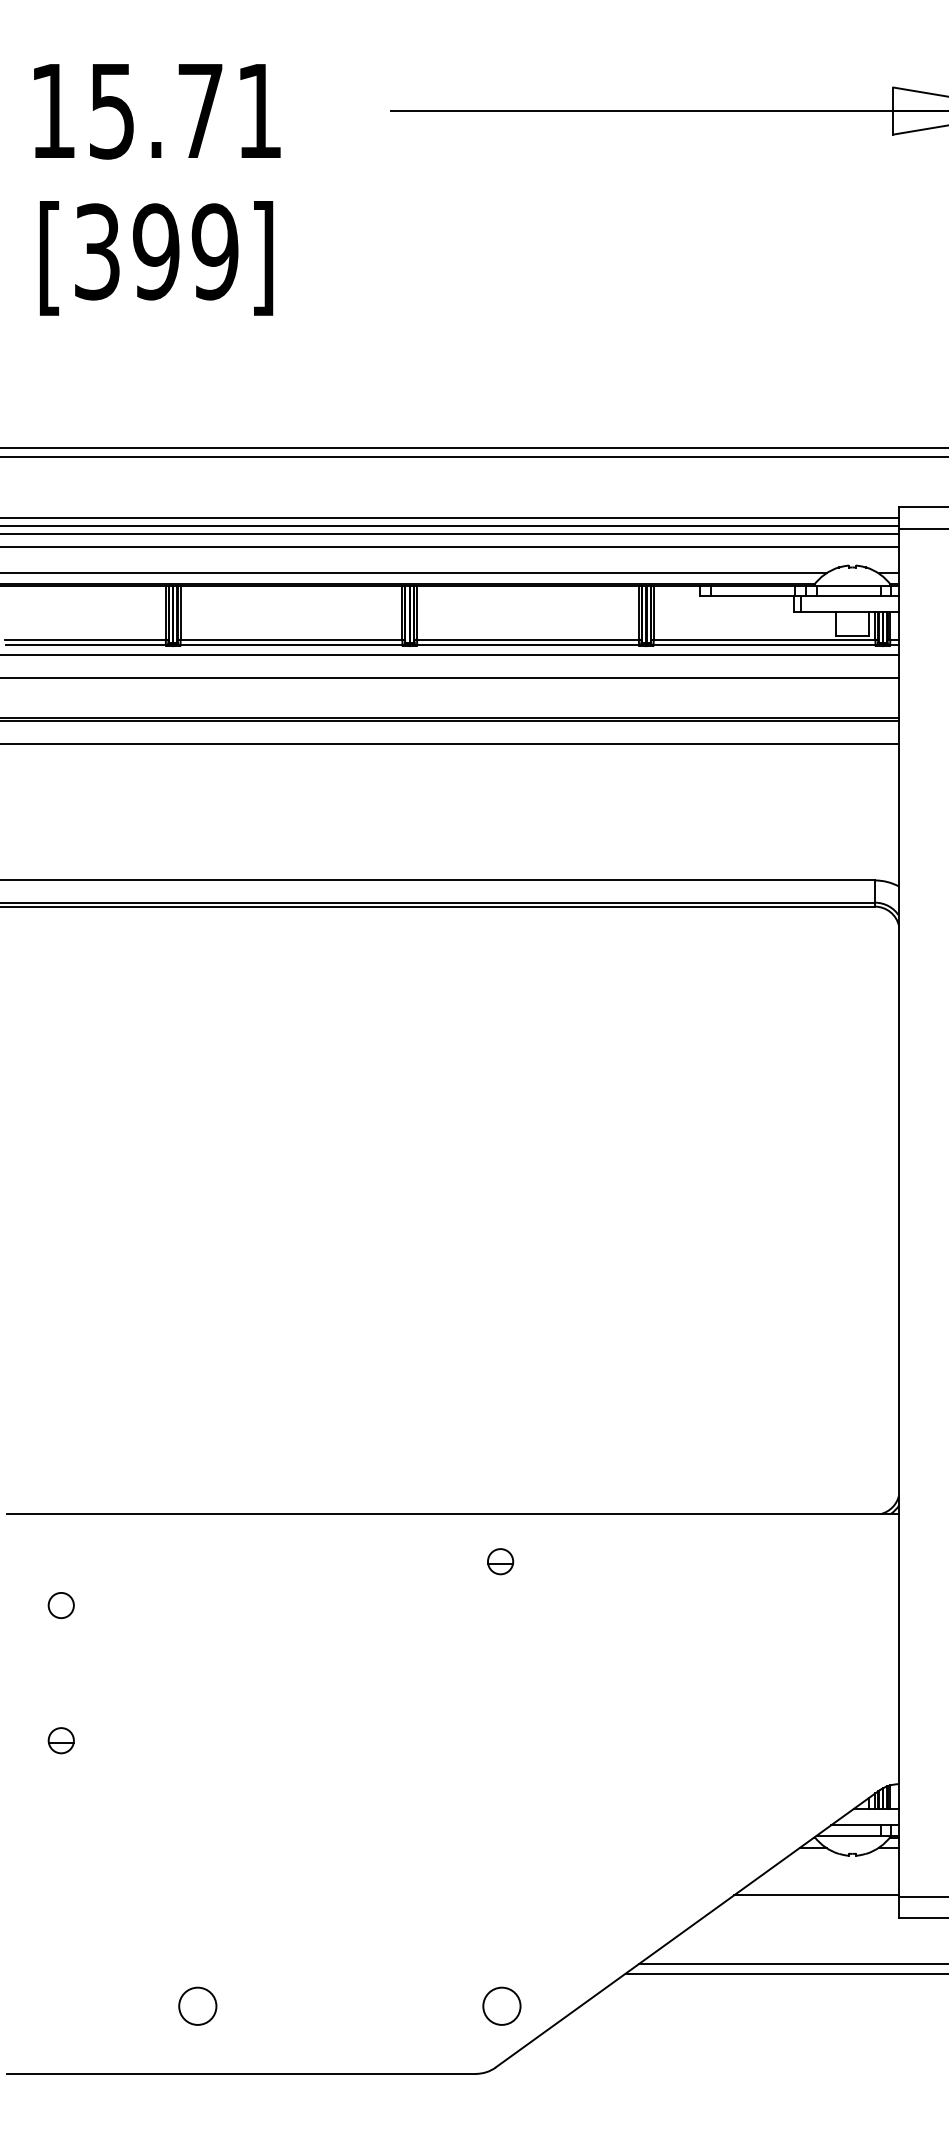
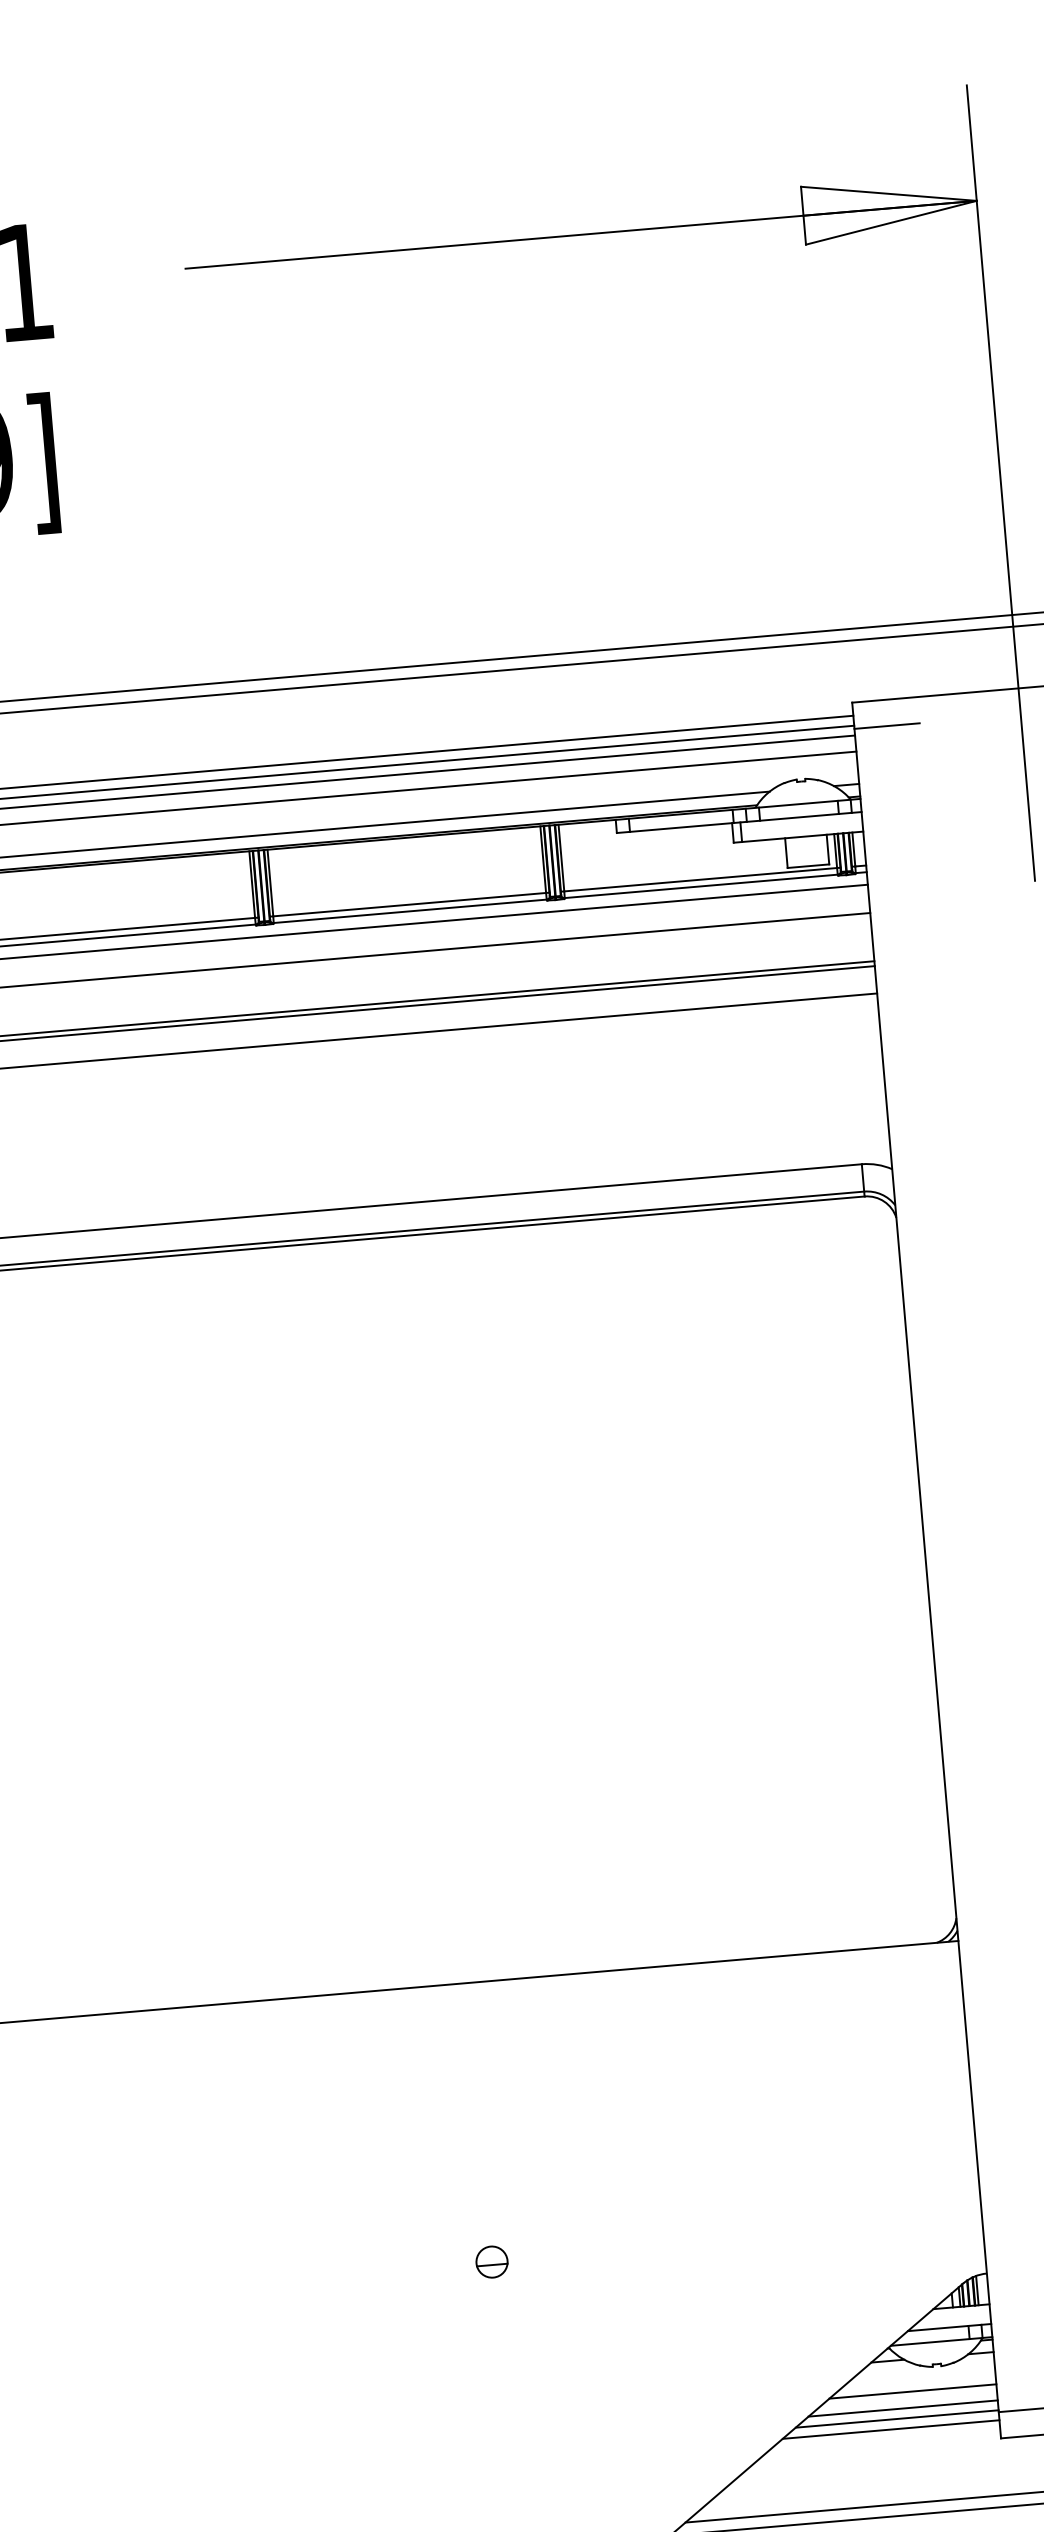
part: (500, 1561) -> (491, 2261), moved
line: (831, 1874) -> (913, 2391), added
line: (822, 1887) -> (903, 2408), added
line: (811, 1903) -> (891, 2429), added

